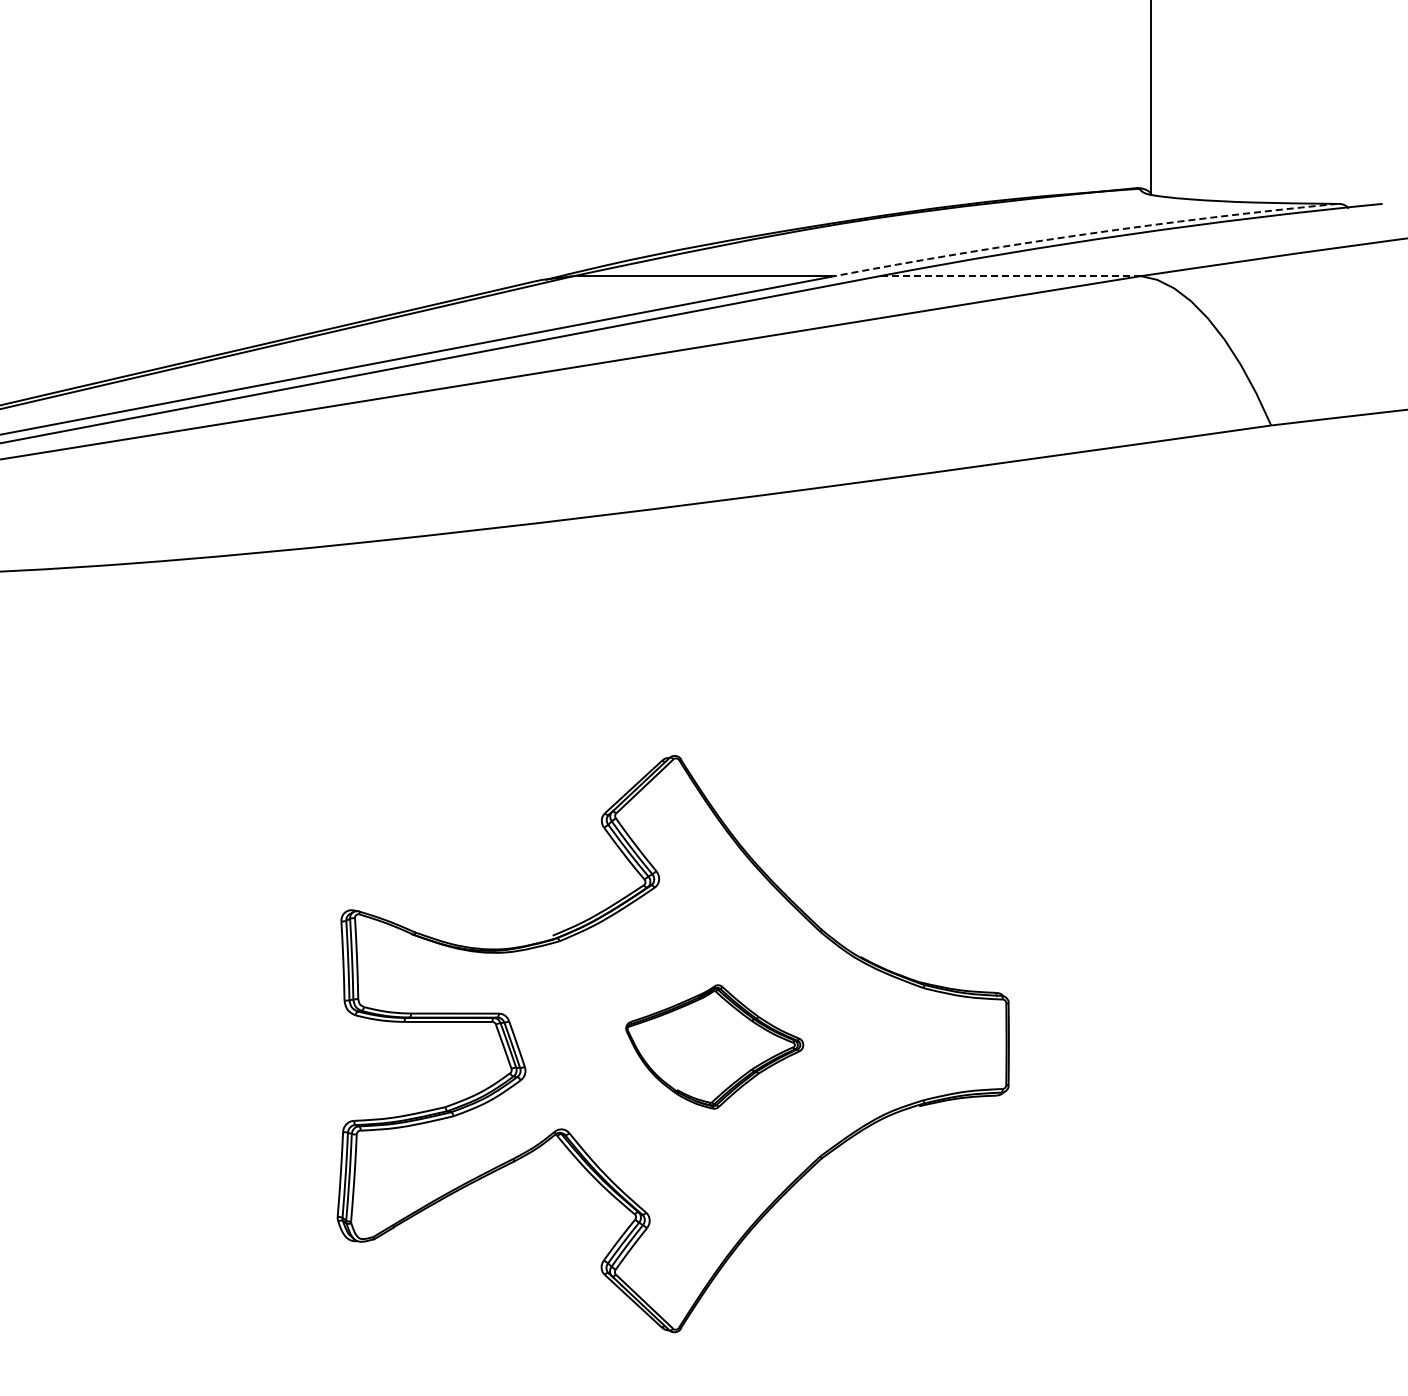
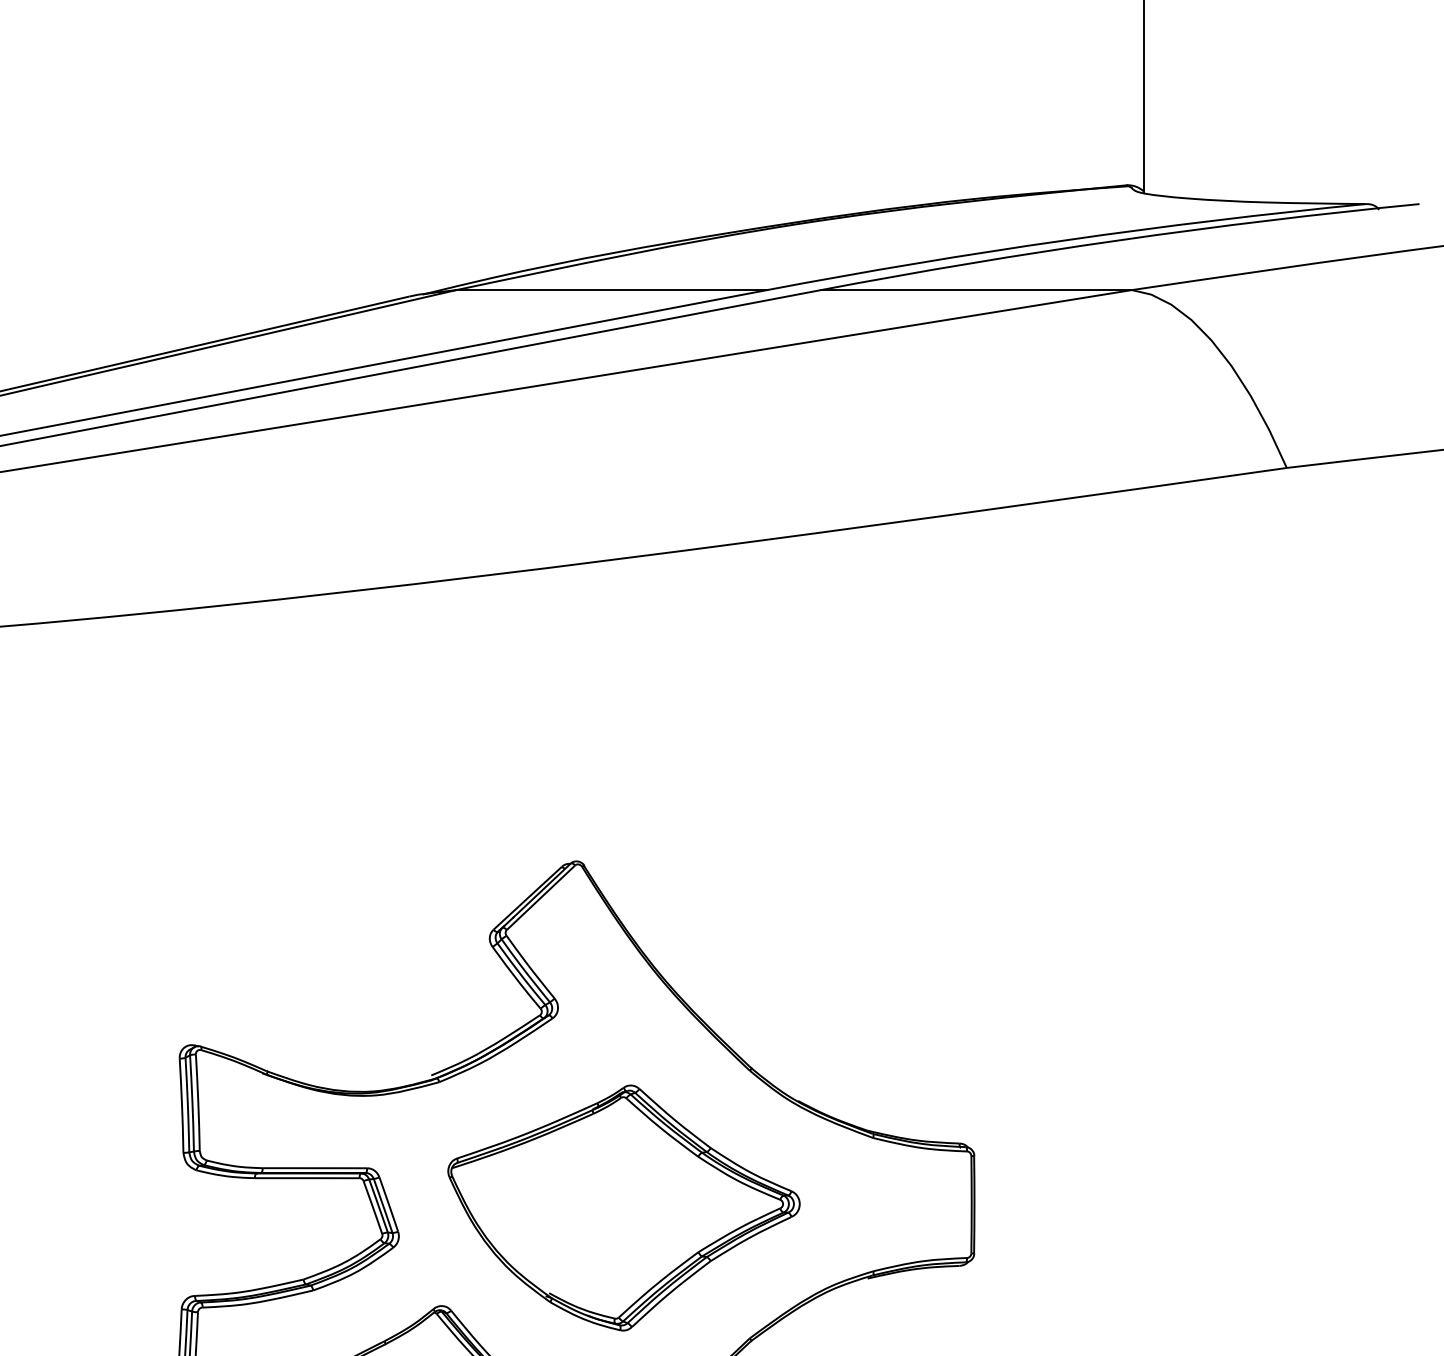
arc: (1085, 234) -> (1065, 240), dashed -> solid
line: (1010, 276) -> (976, 290), dashed -> solid
part: (714, 1046) -> (623, 1207), size x1.67

